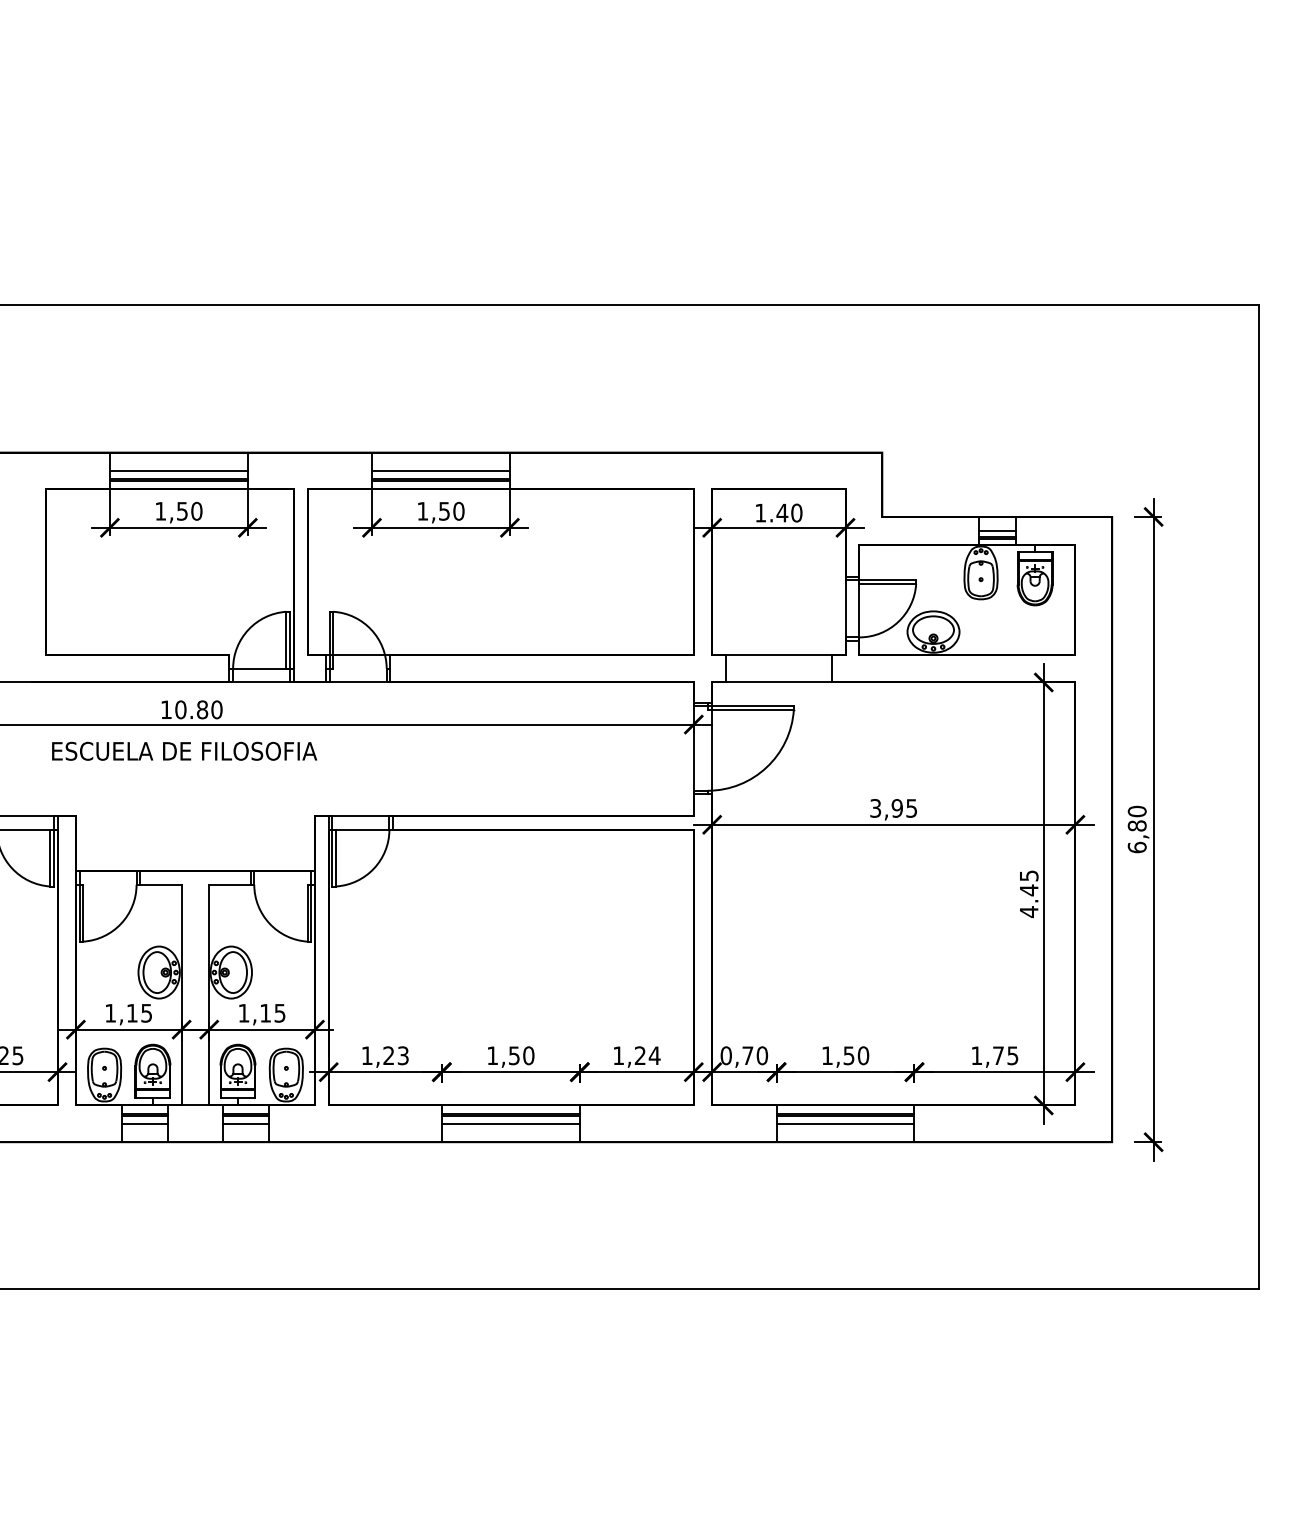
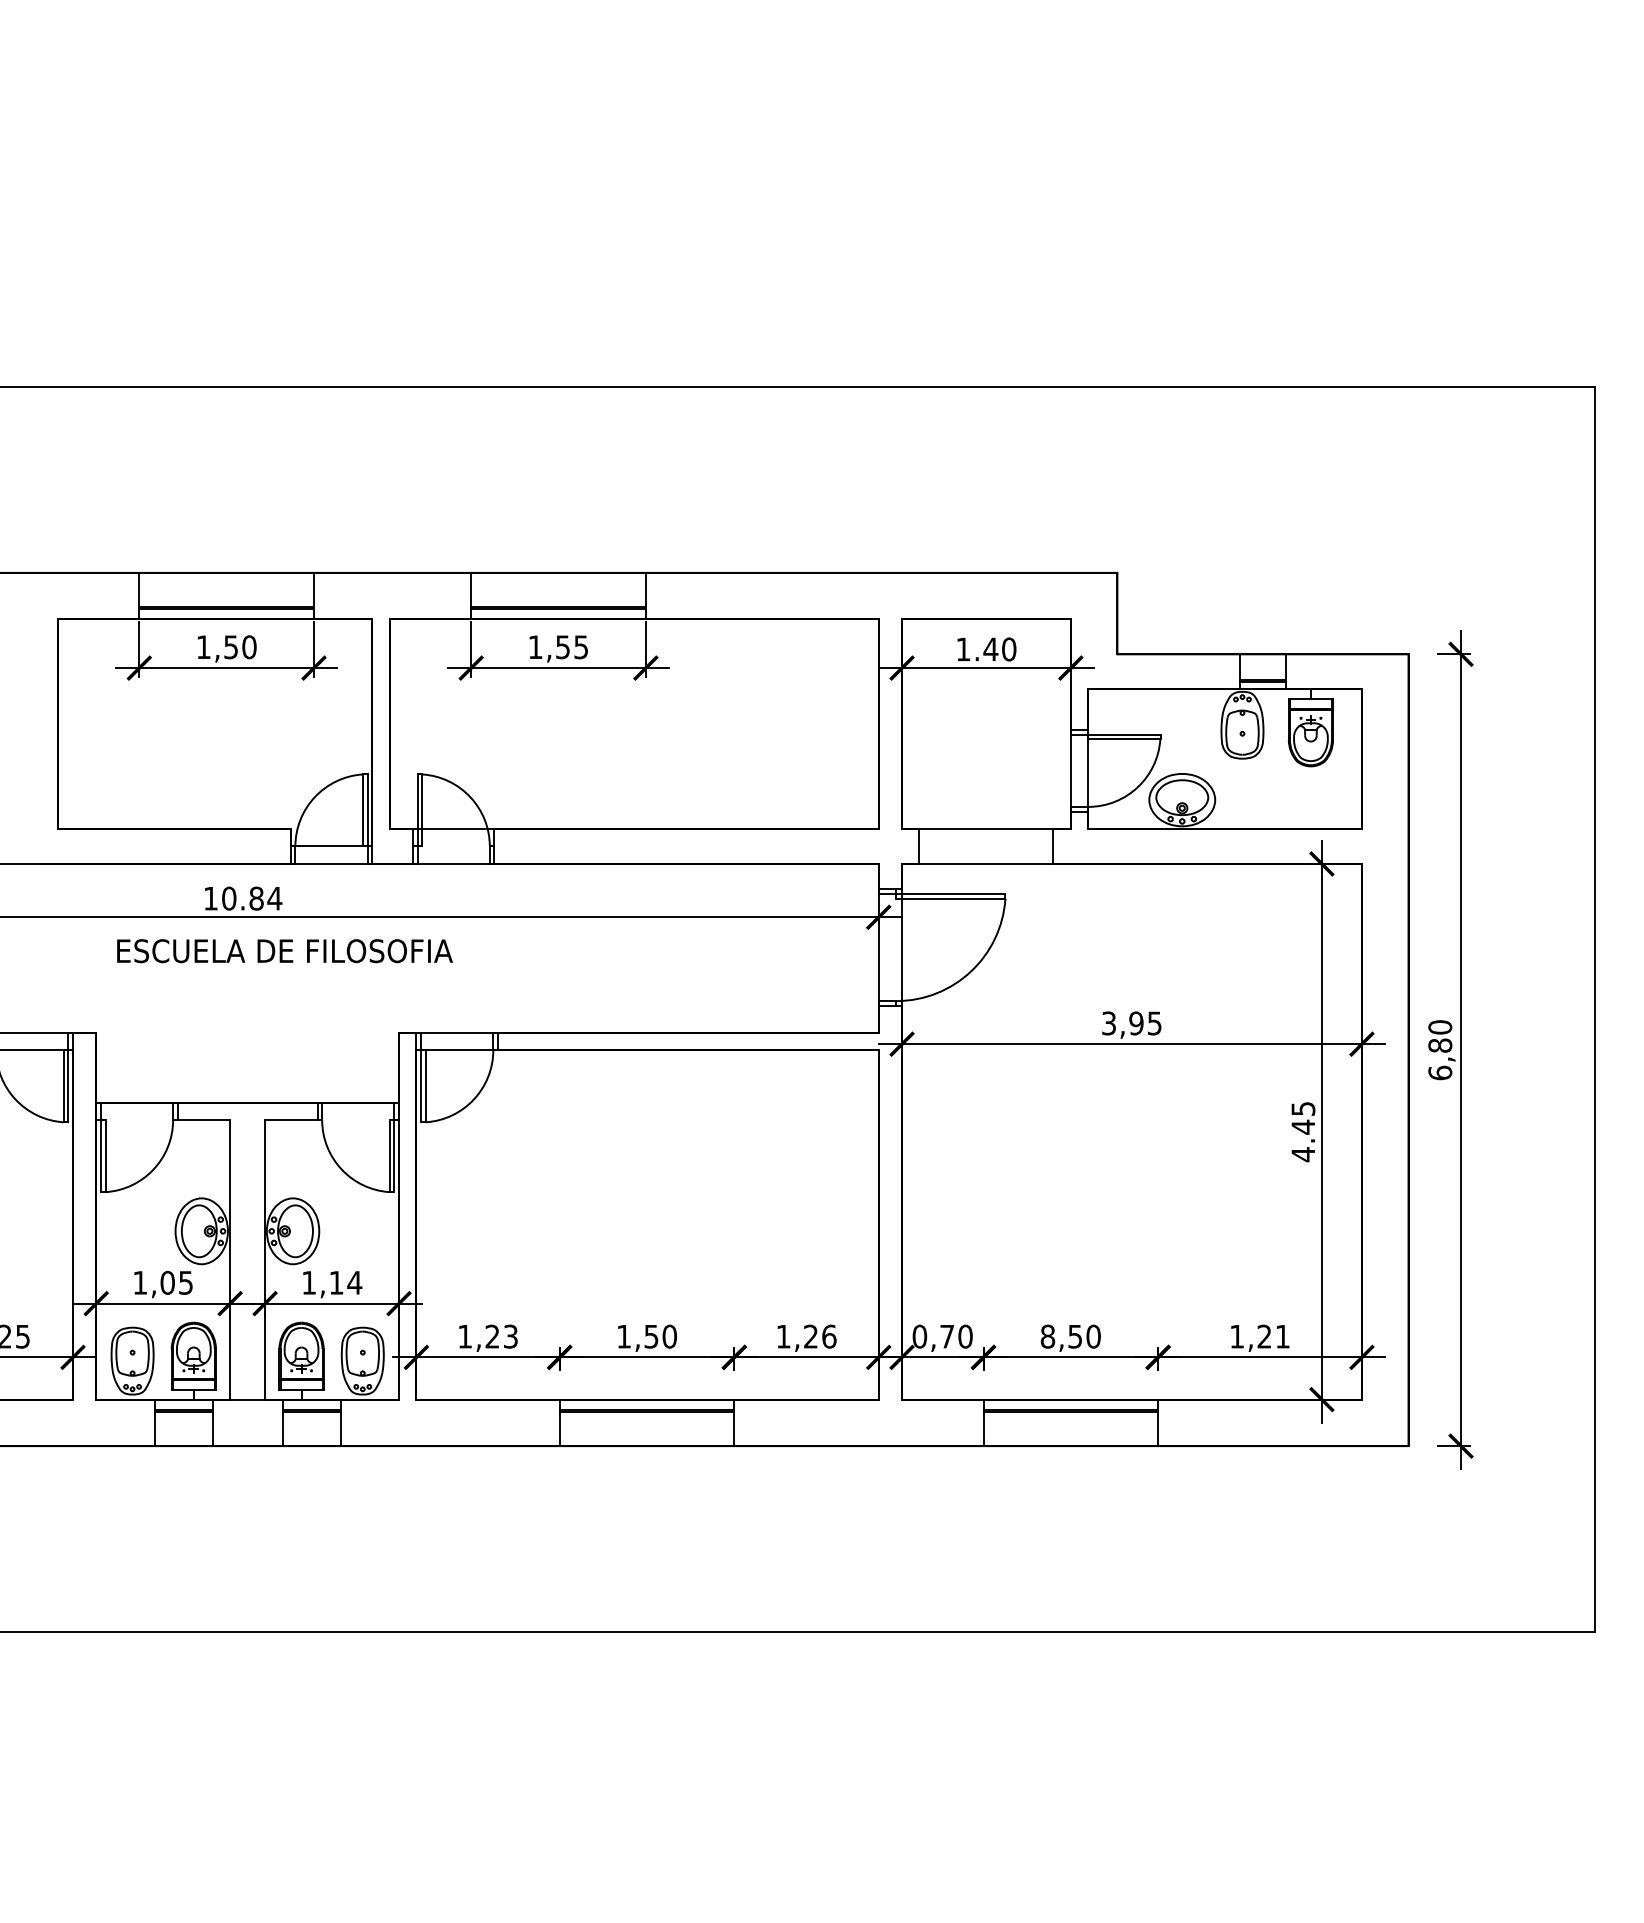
line: (178, 471) -> (226, 596), removed
line: (440, 471) -> (558, 596), removed
text: (459, 511) -> (581, 647), 1,50 -> 1,55
line: (996, 530) -> (1262, 671), removed
text: (216, 709) -> (274, 898), 10.80 -> 10.84
text: (184, 751) -> (284, 951), moved
text: (132, 1012) -> (167, 1282), 1,15 -> 1,05
text: (279, 1012) -> (354, 1282), 1,15 -> 1,14
text: (654, 1055) -> (828, 1336), 1,24 -> 1,26
text: (827, 1055) -> (1047, 1336), 1,50 -> 8,50
text: (1005, 1055) -> (1273, 1336), 1,75 -> 1,21
line: (144, 1123) -> (183, 1422), removed
line: (245, 1123) -> (311, 1422), removed
line: (510, 1123) -> (646, 1422), removed
line: (845, 1123) -> (1070, 1422), removed

